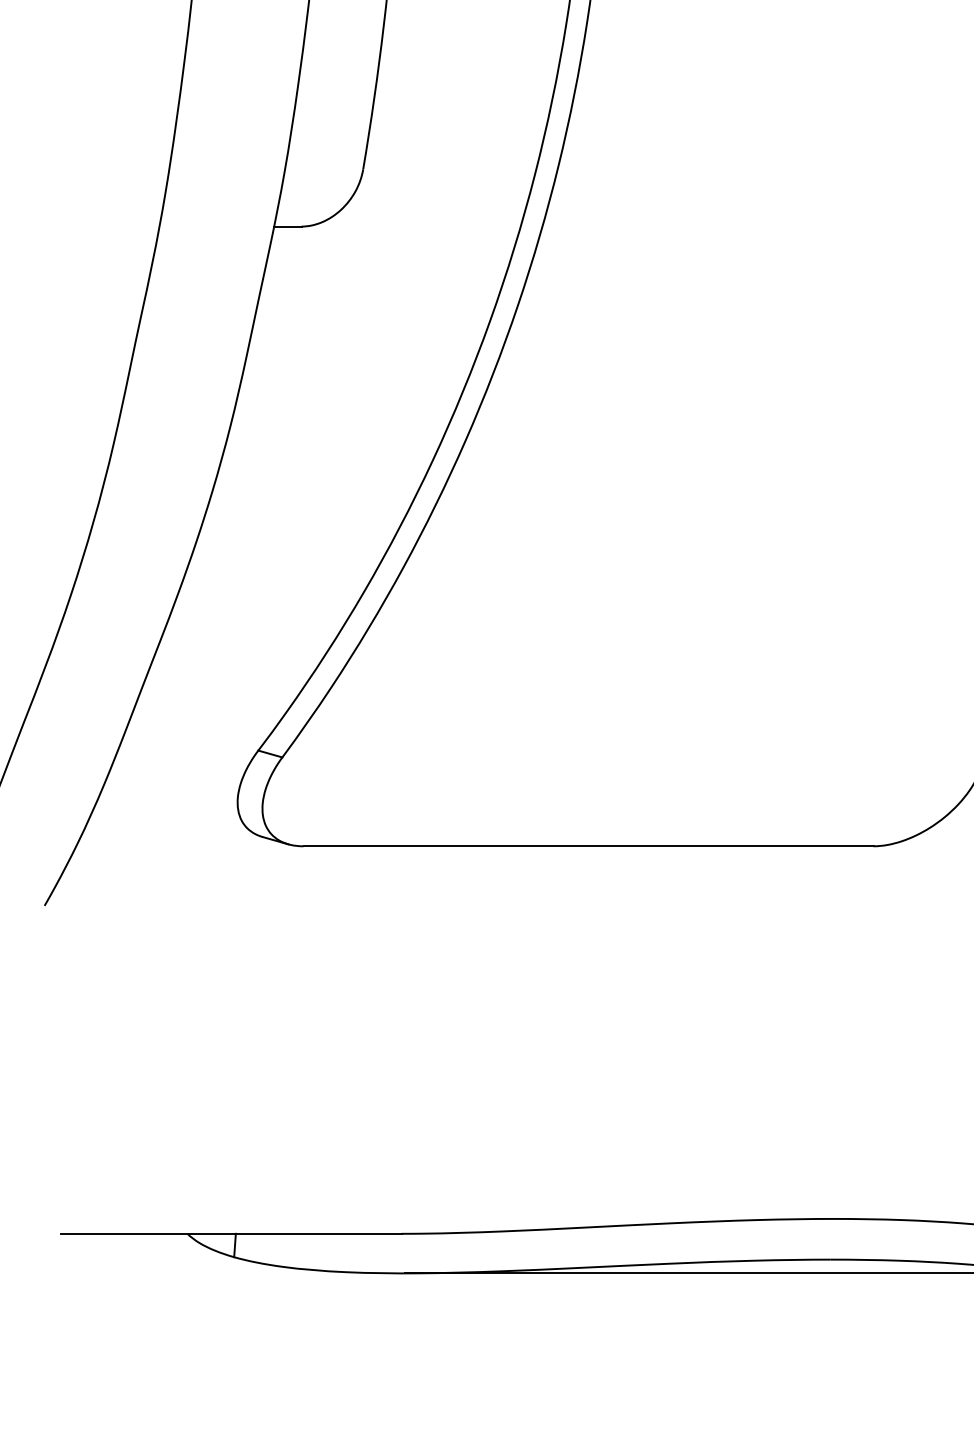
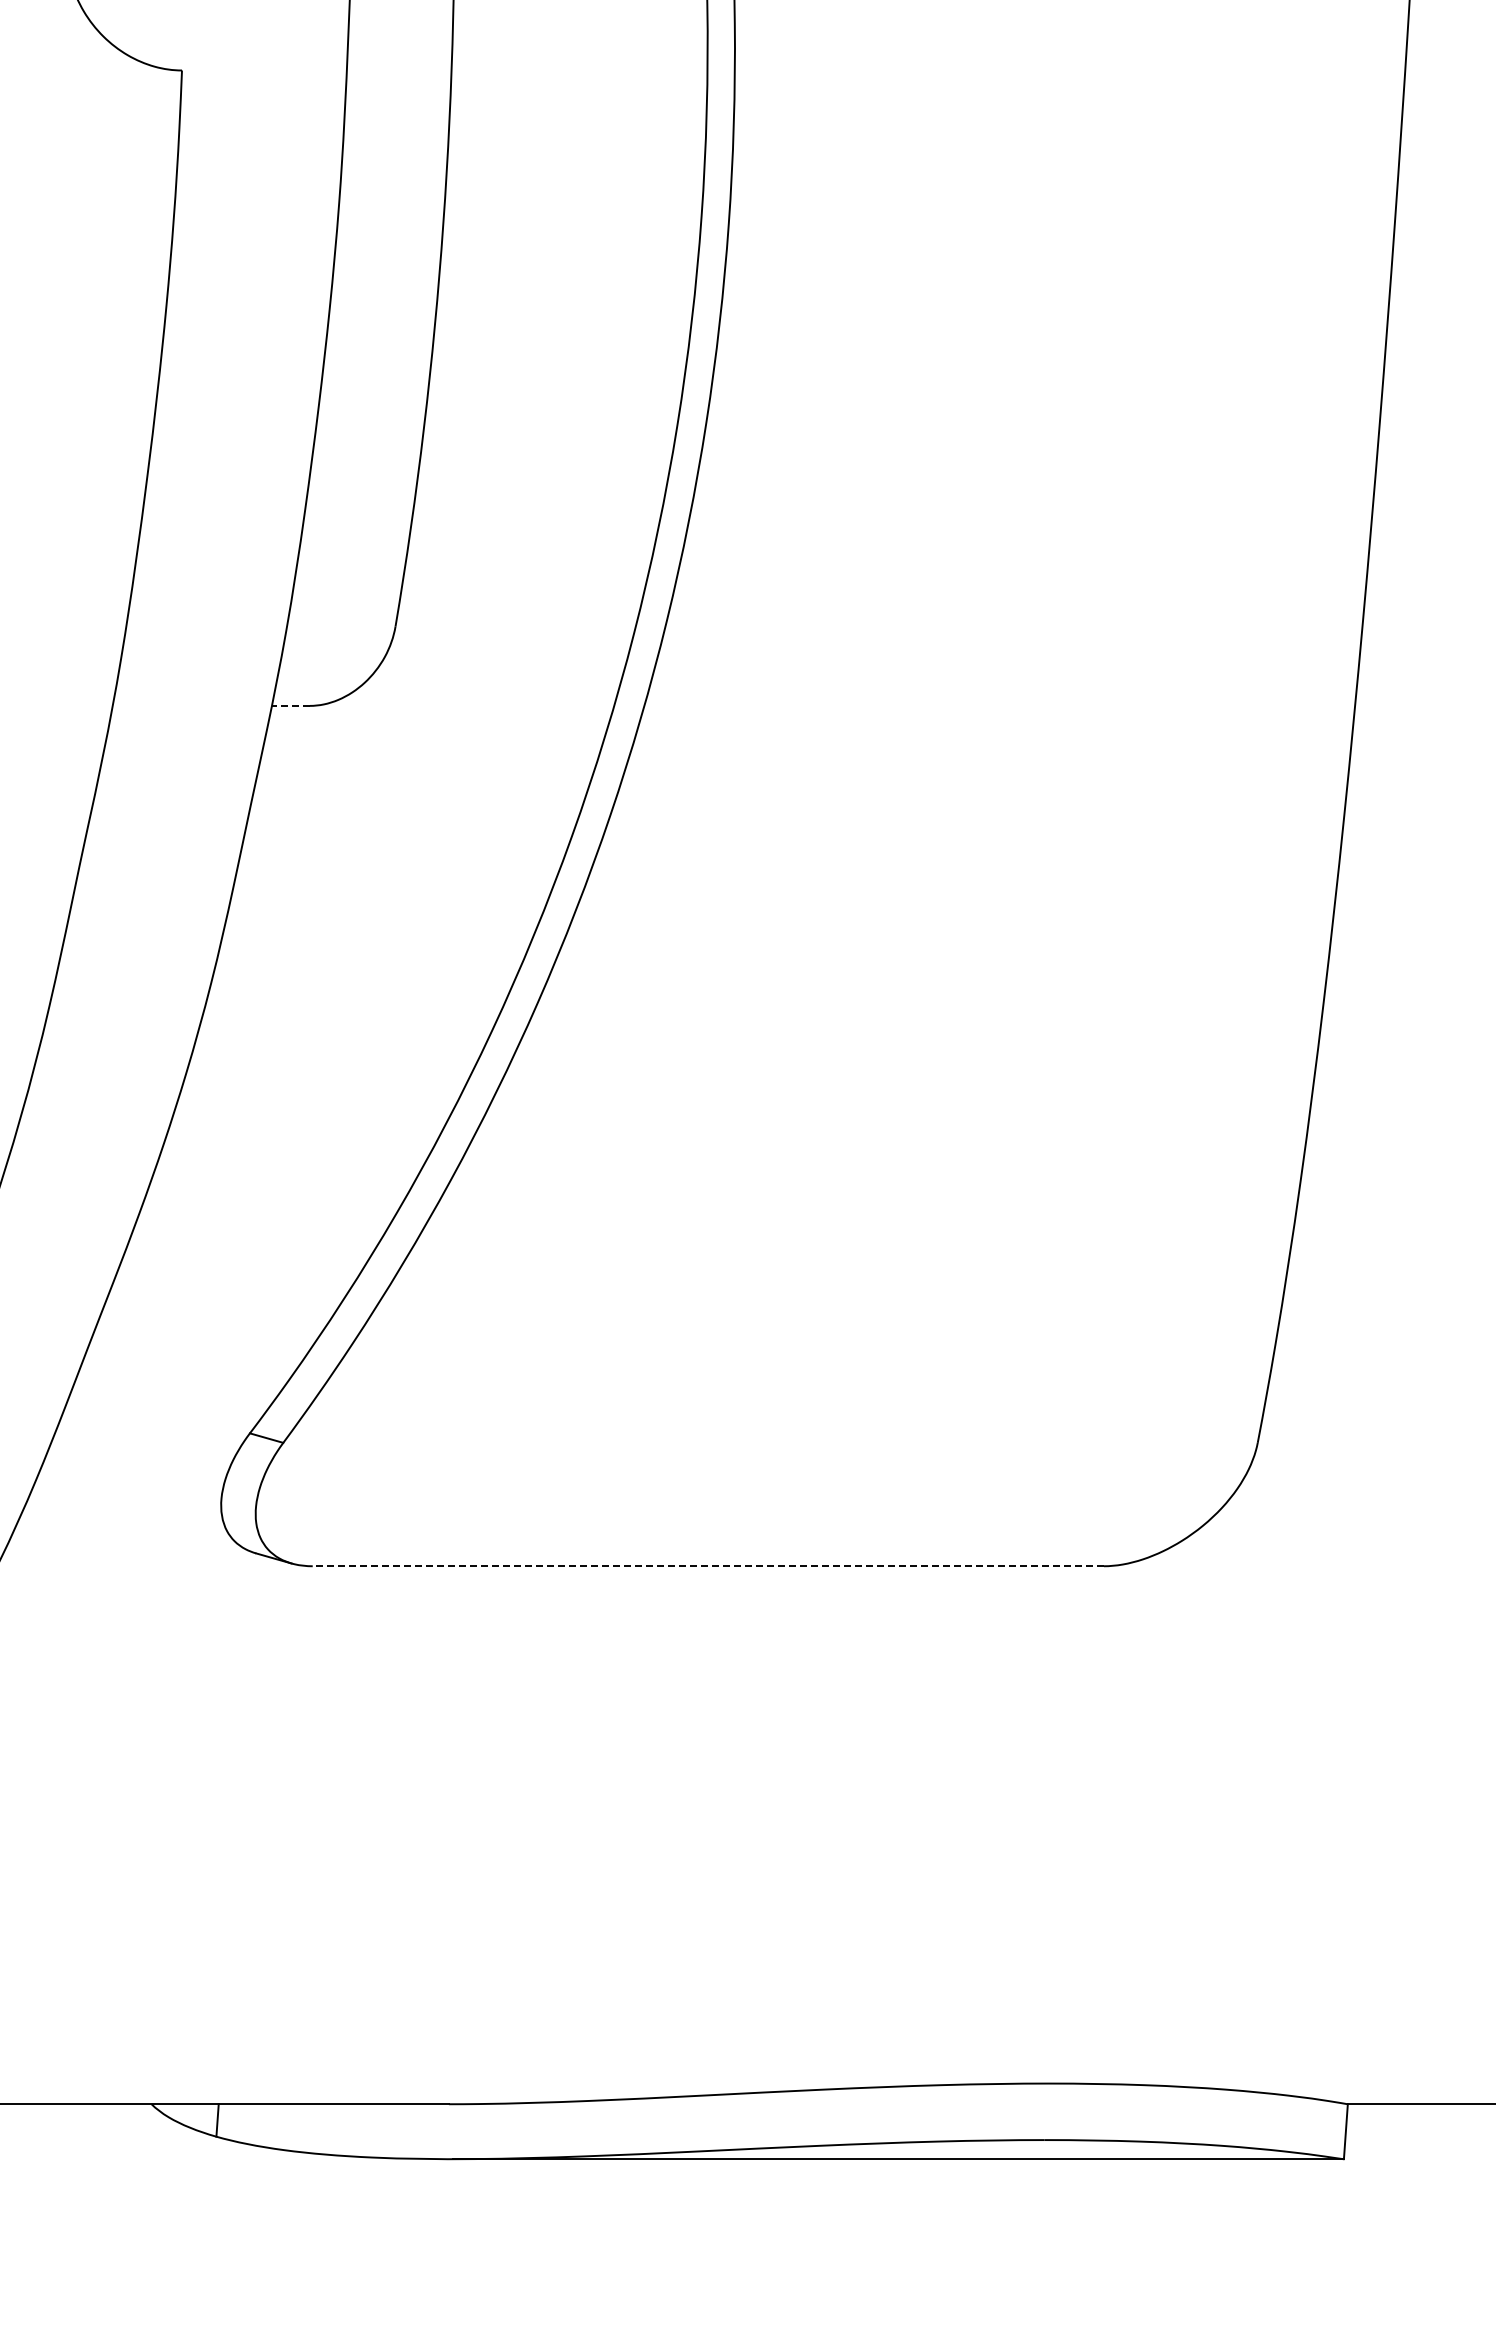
line: (287, 226) -> (290, 705), solid -> dashed
line: (588, 846) -> (708, 1566), solid -> dashed

